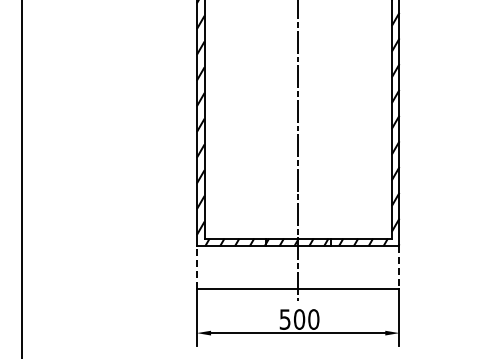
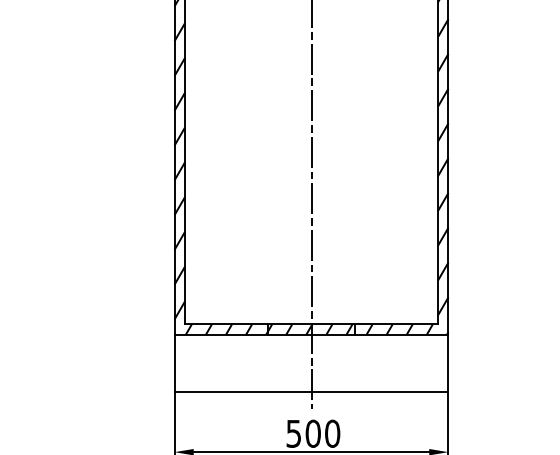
line: (196, 267) -> (174, 363), dashed -> solid
line: (399, 268) -> (448, 364), dashed -> solid

